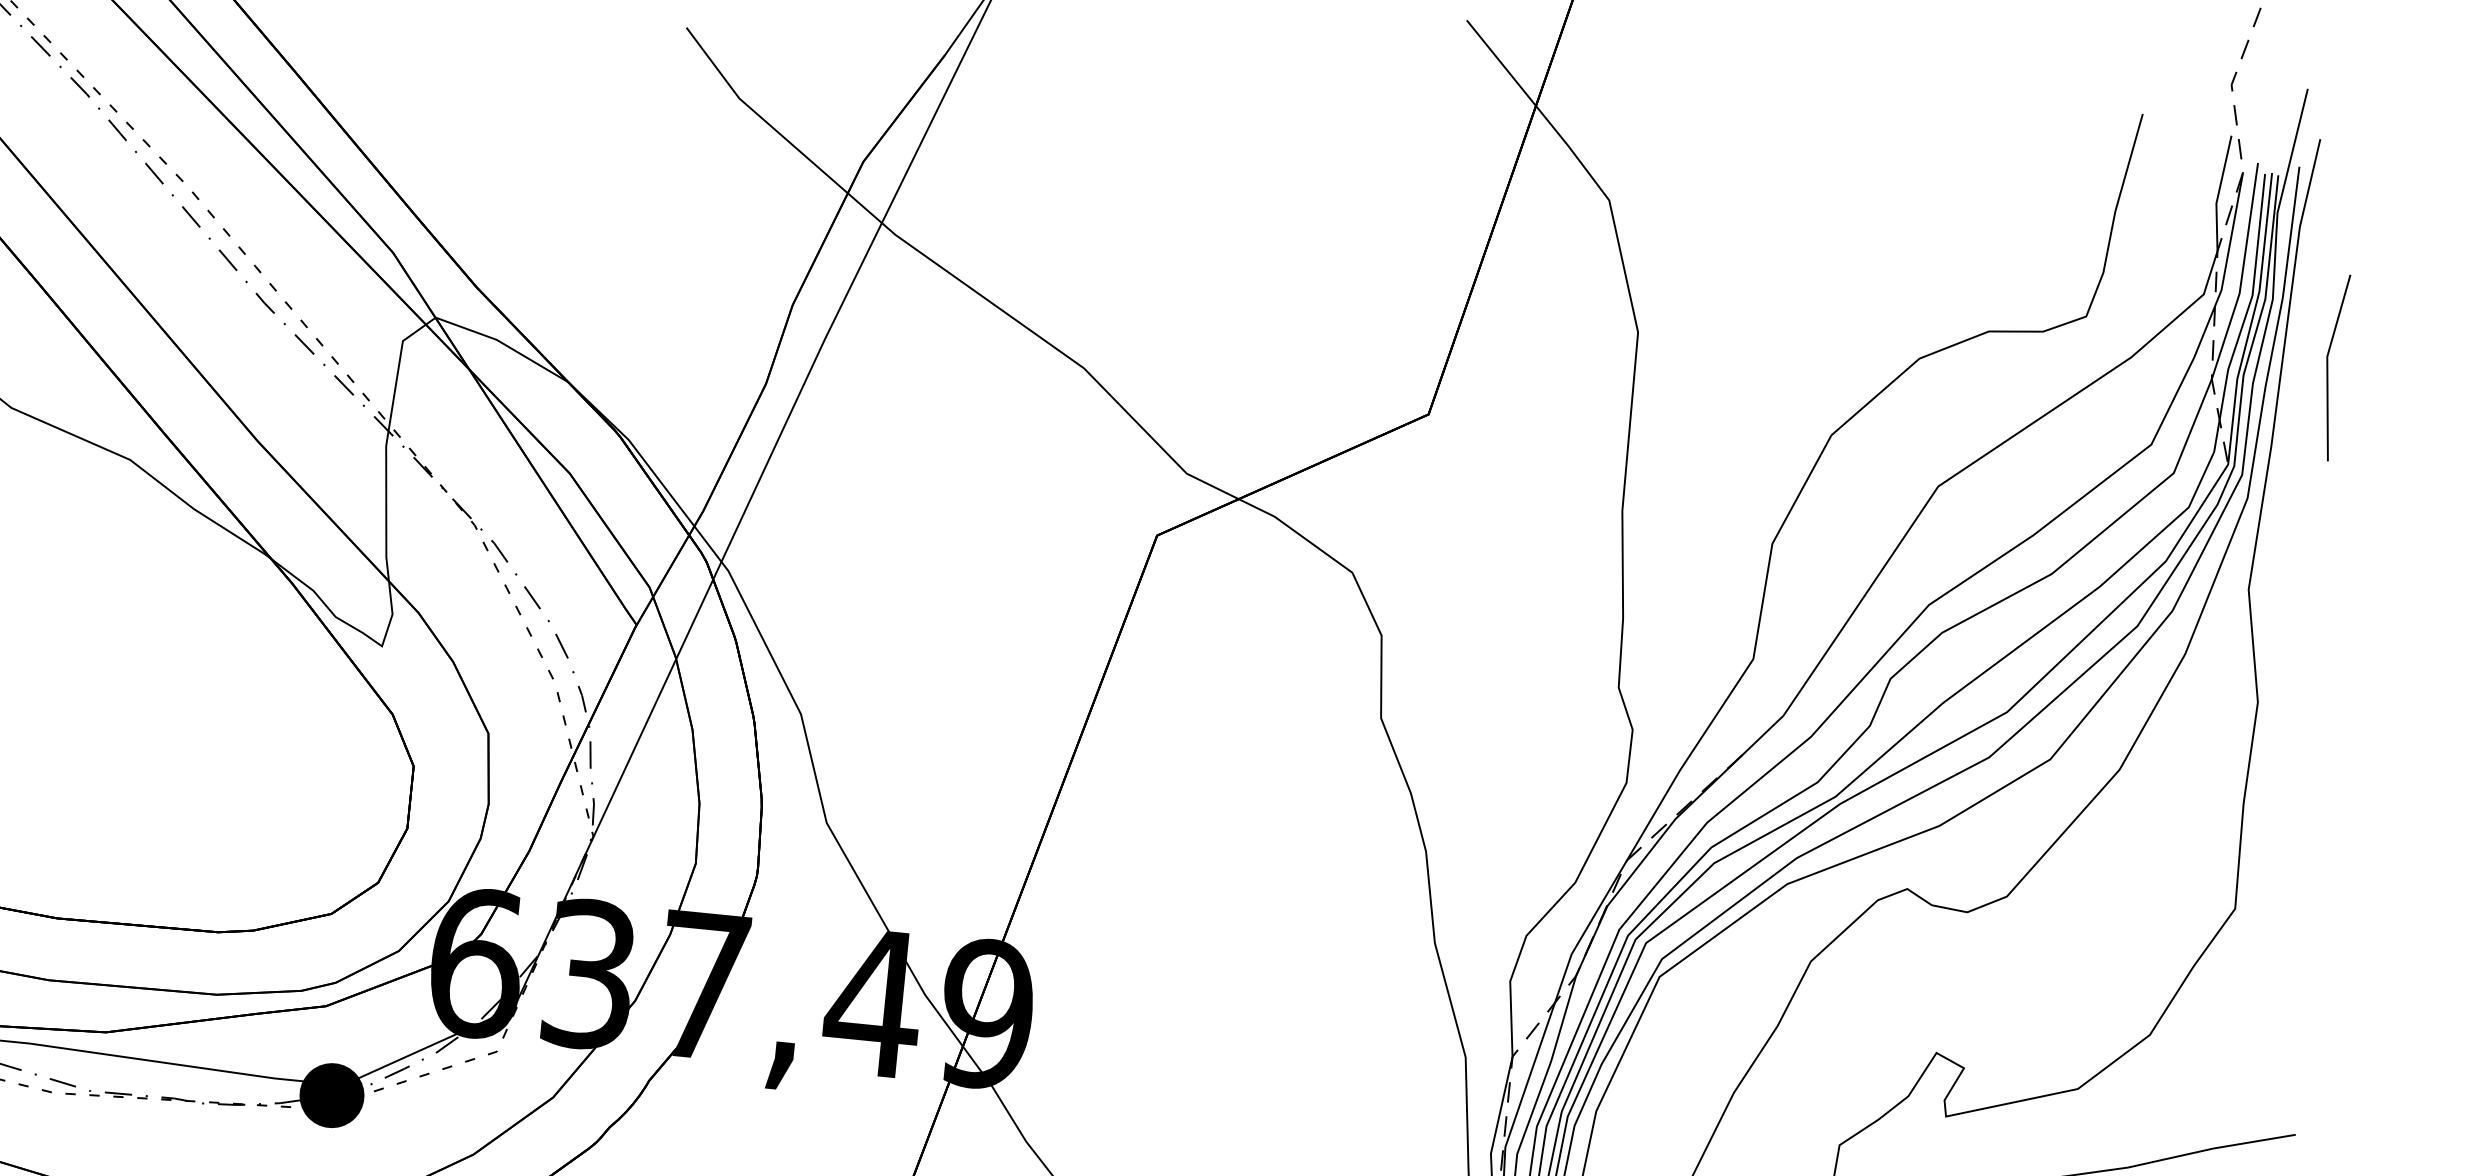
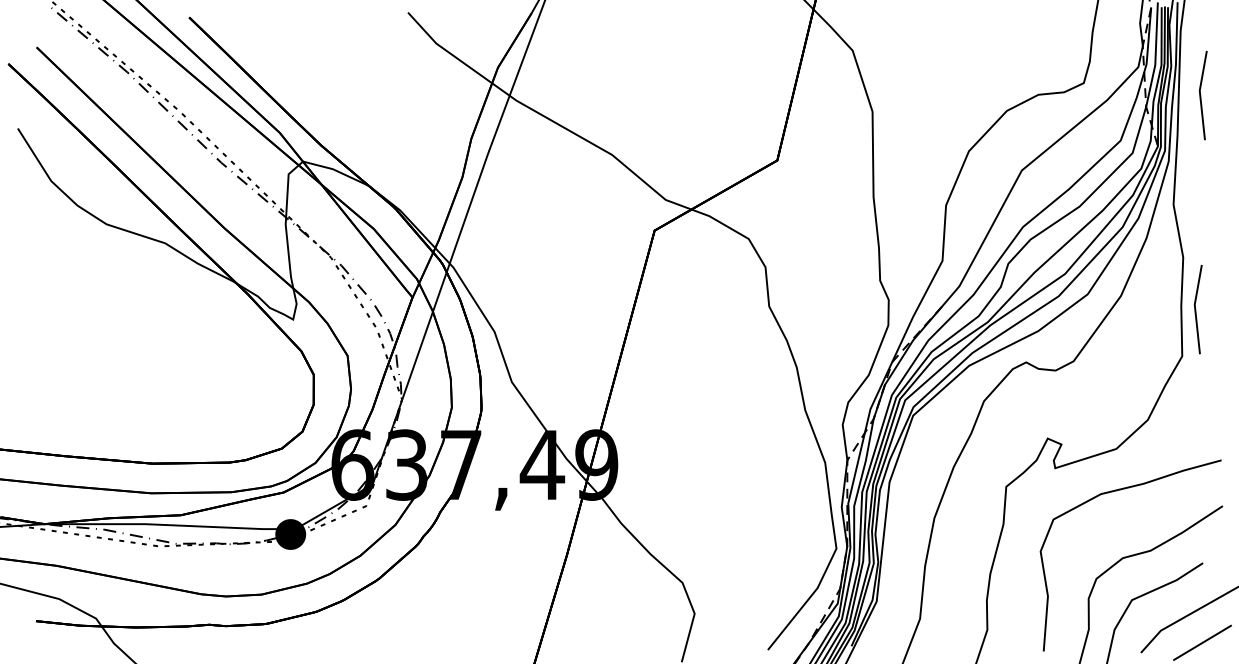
line: (2274, 813) -> (1196, 309), added

